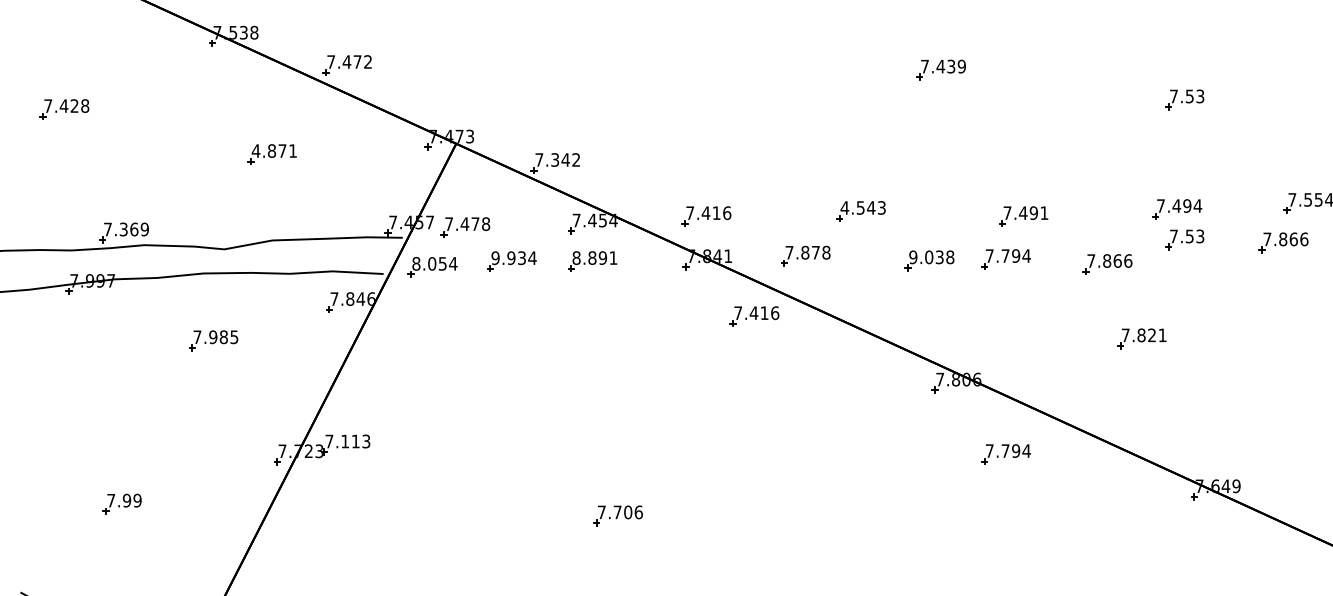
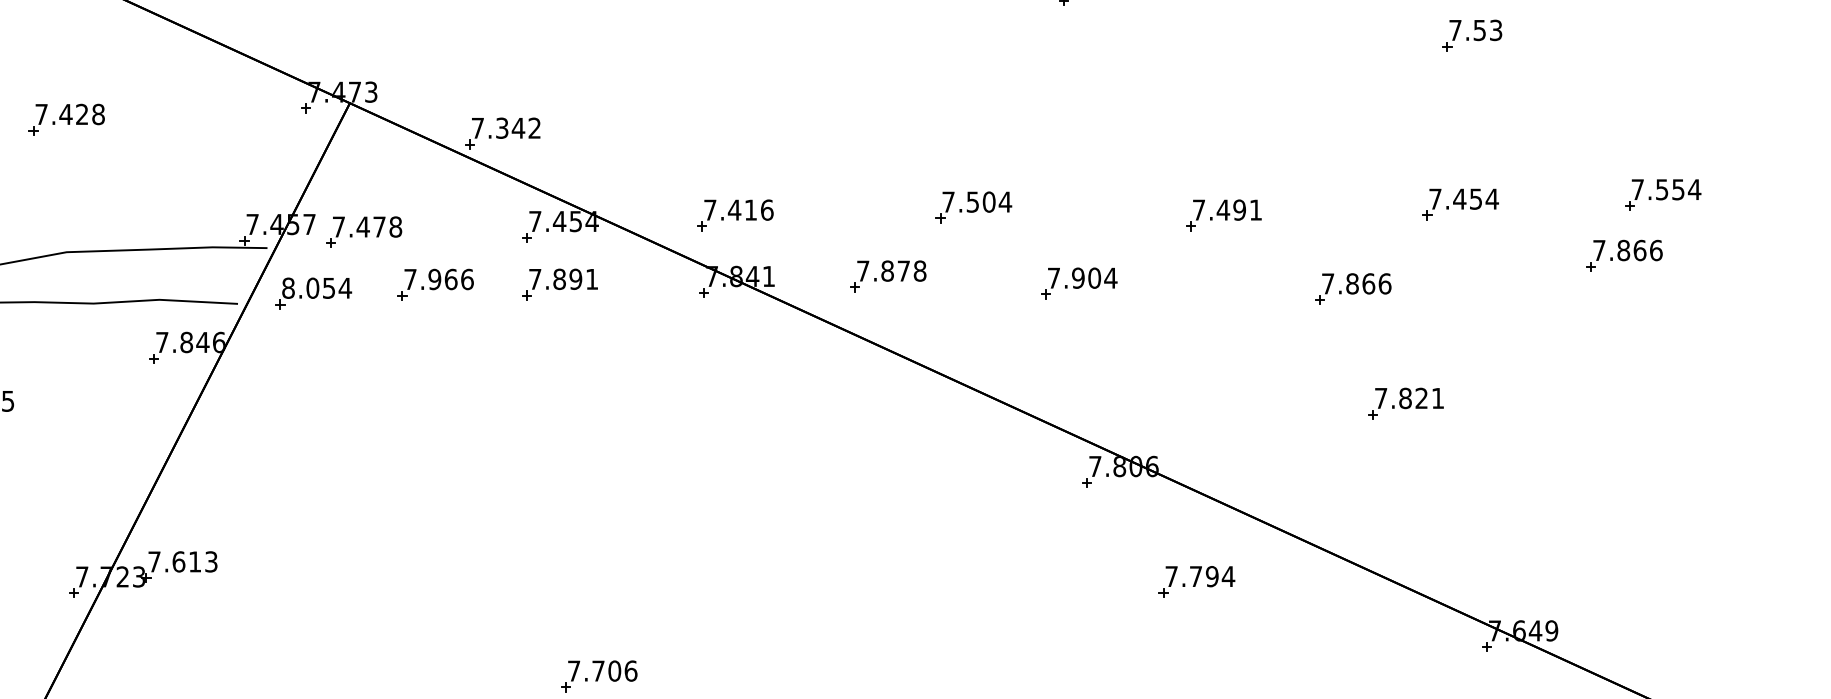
text: (274, 150) -> (69, 113), 4.871 -> 7.428
text: (1187, 205) -> (1476, 198), 7.494 -> 7.454
text: (863, 207) -> (977, 201), 4.543 -> 7.504
part: (1184, 239) -> (1471, 250), removed
text: (576, 257) -> (535, 278), 8.891 -> 7.891
text: (931, 257) -> (1081, 278), 9.038 -> 7.904
text: (513, 258) -> (438, 279), 9.934 -> 7.966
part: (1005, 259) -> (1195, 281), removed
part: (754, 316) -> (809, 369), removed
text: (345, 441) -> (179, 561), 7.113 -> 7.613

